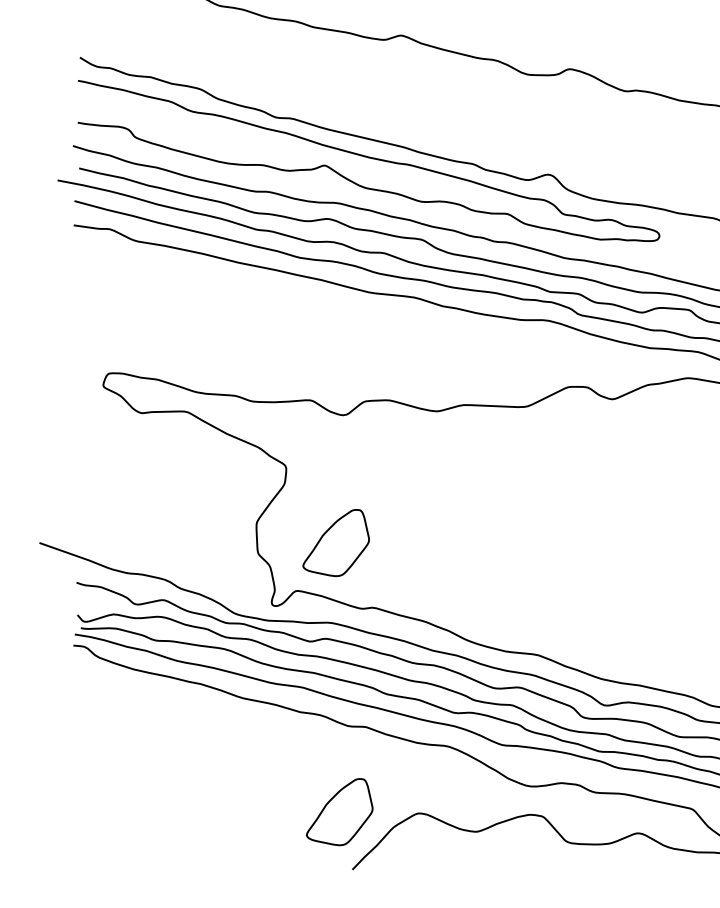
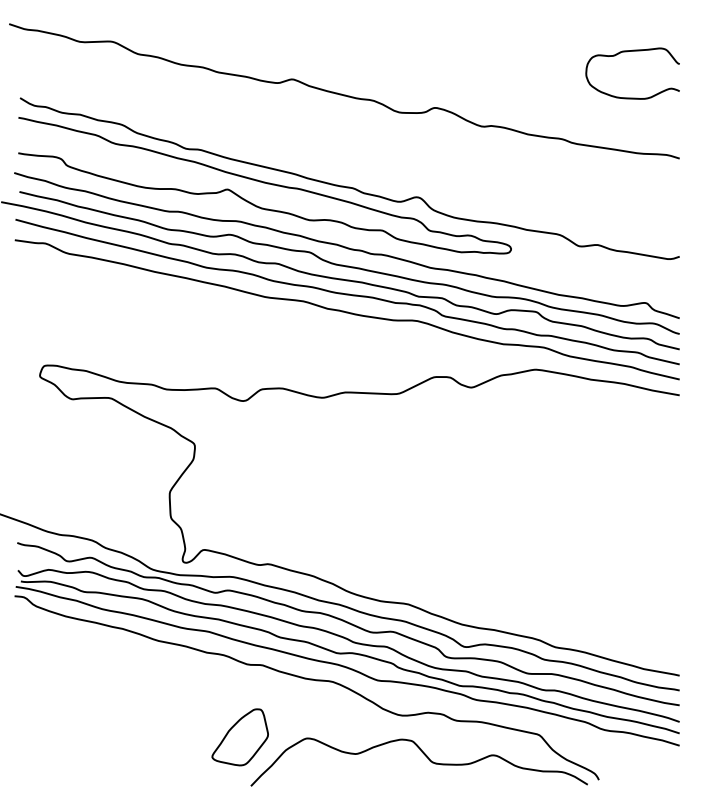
part: (335, 543) -> (236, 509), removed

